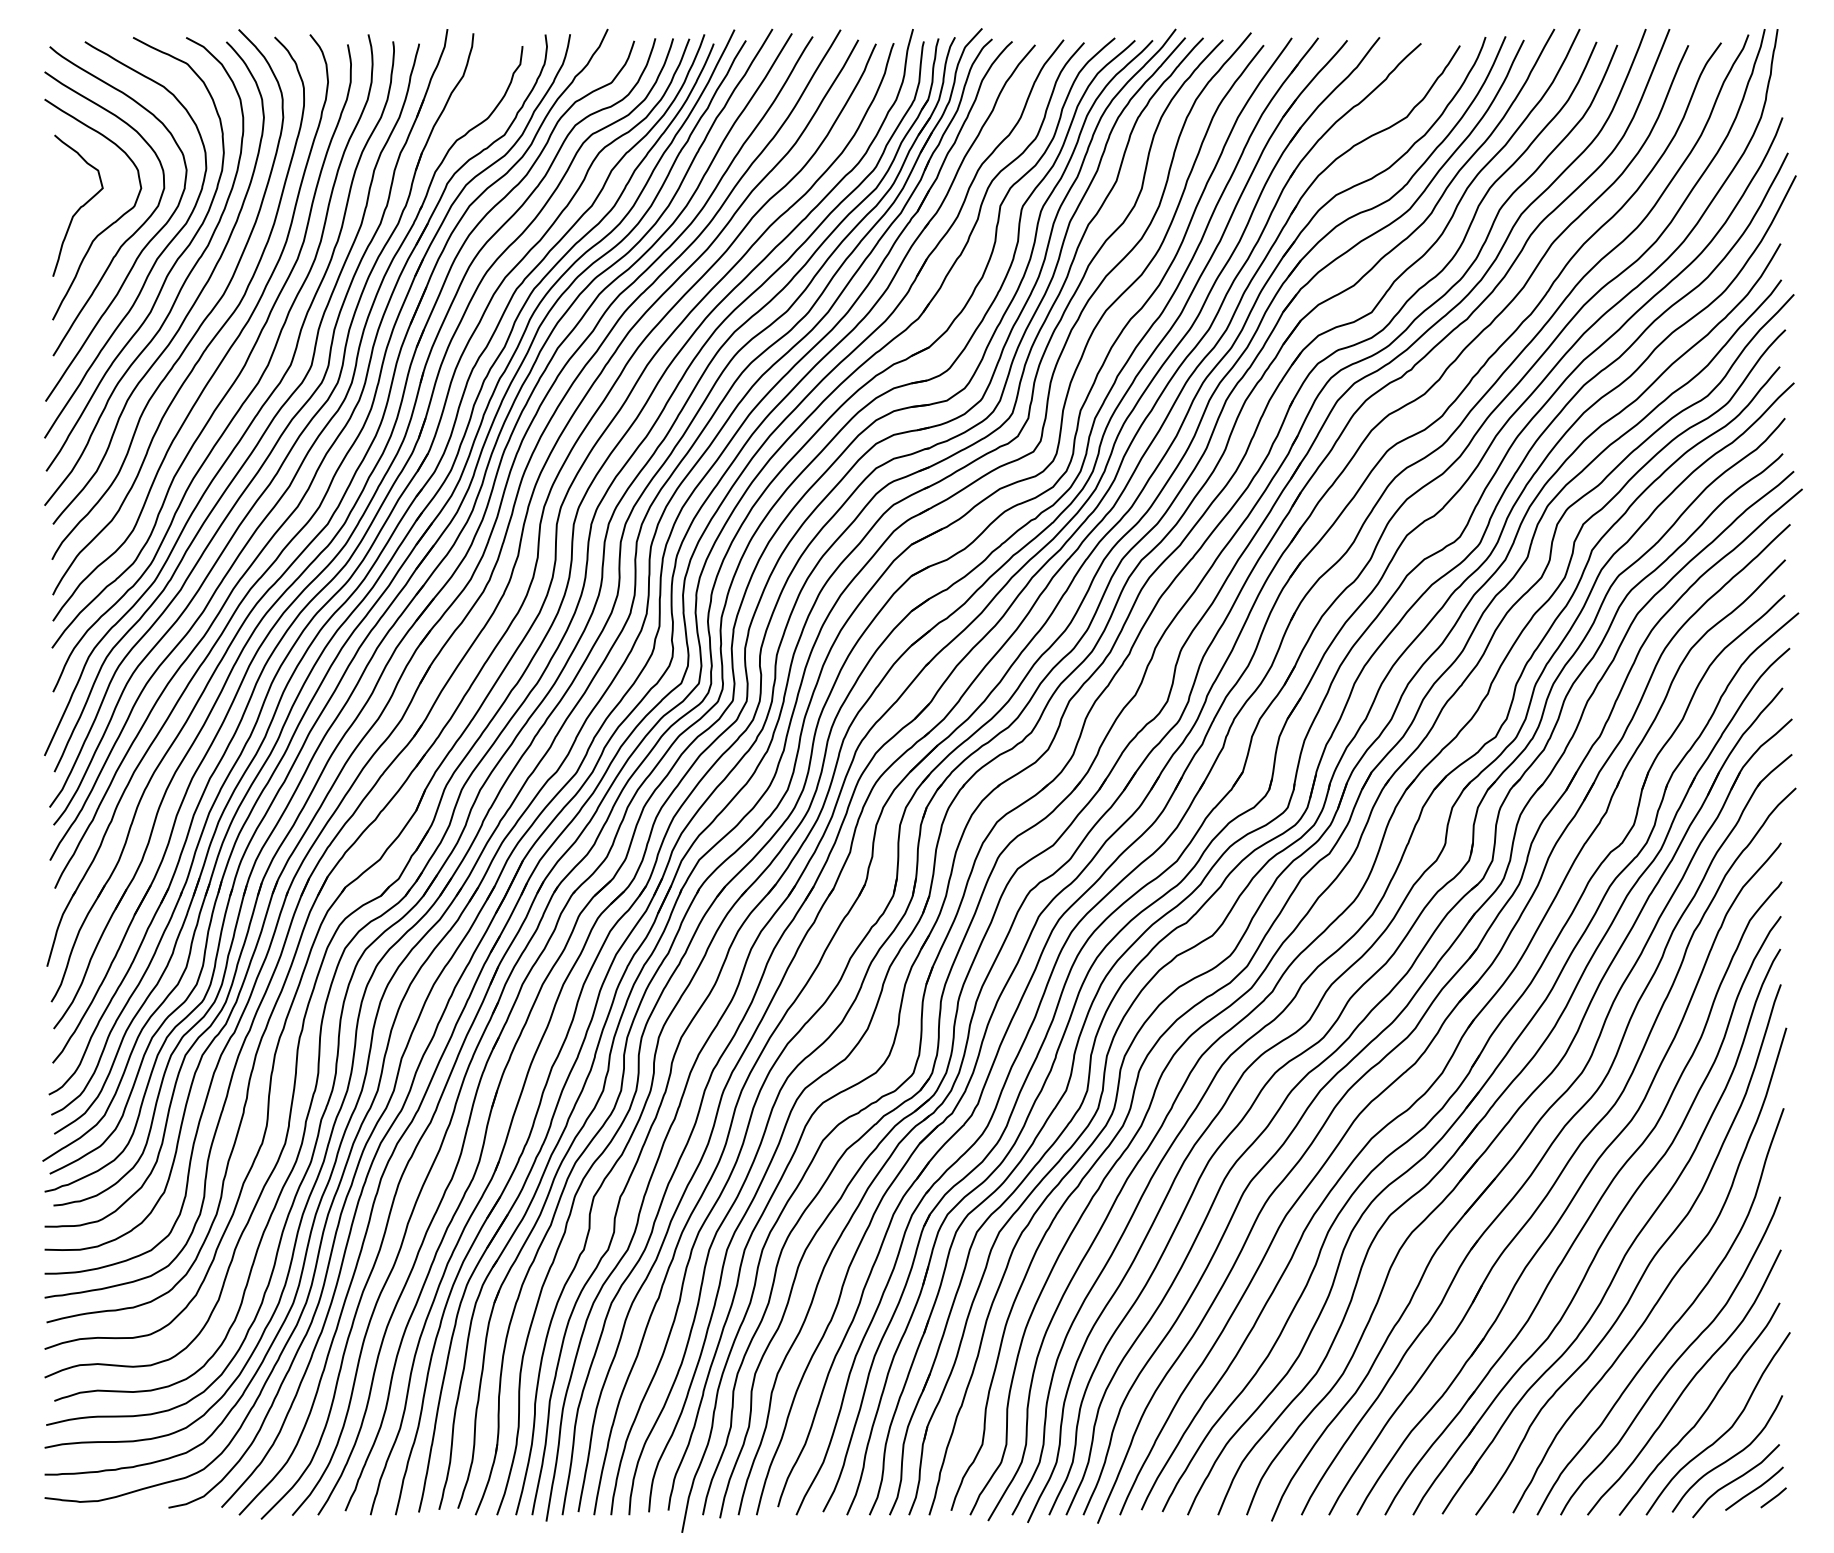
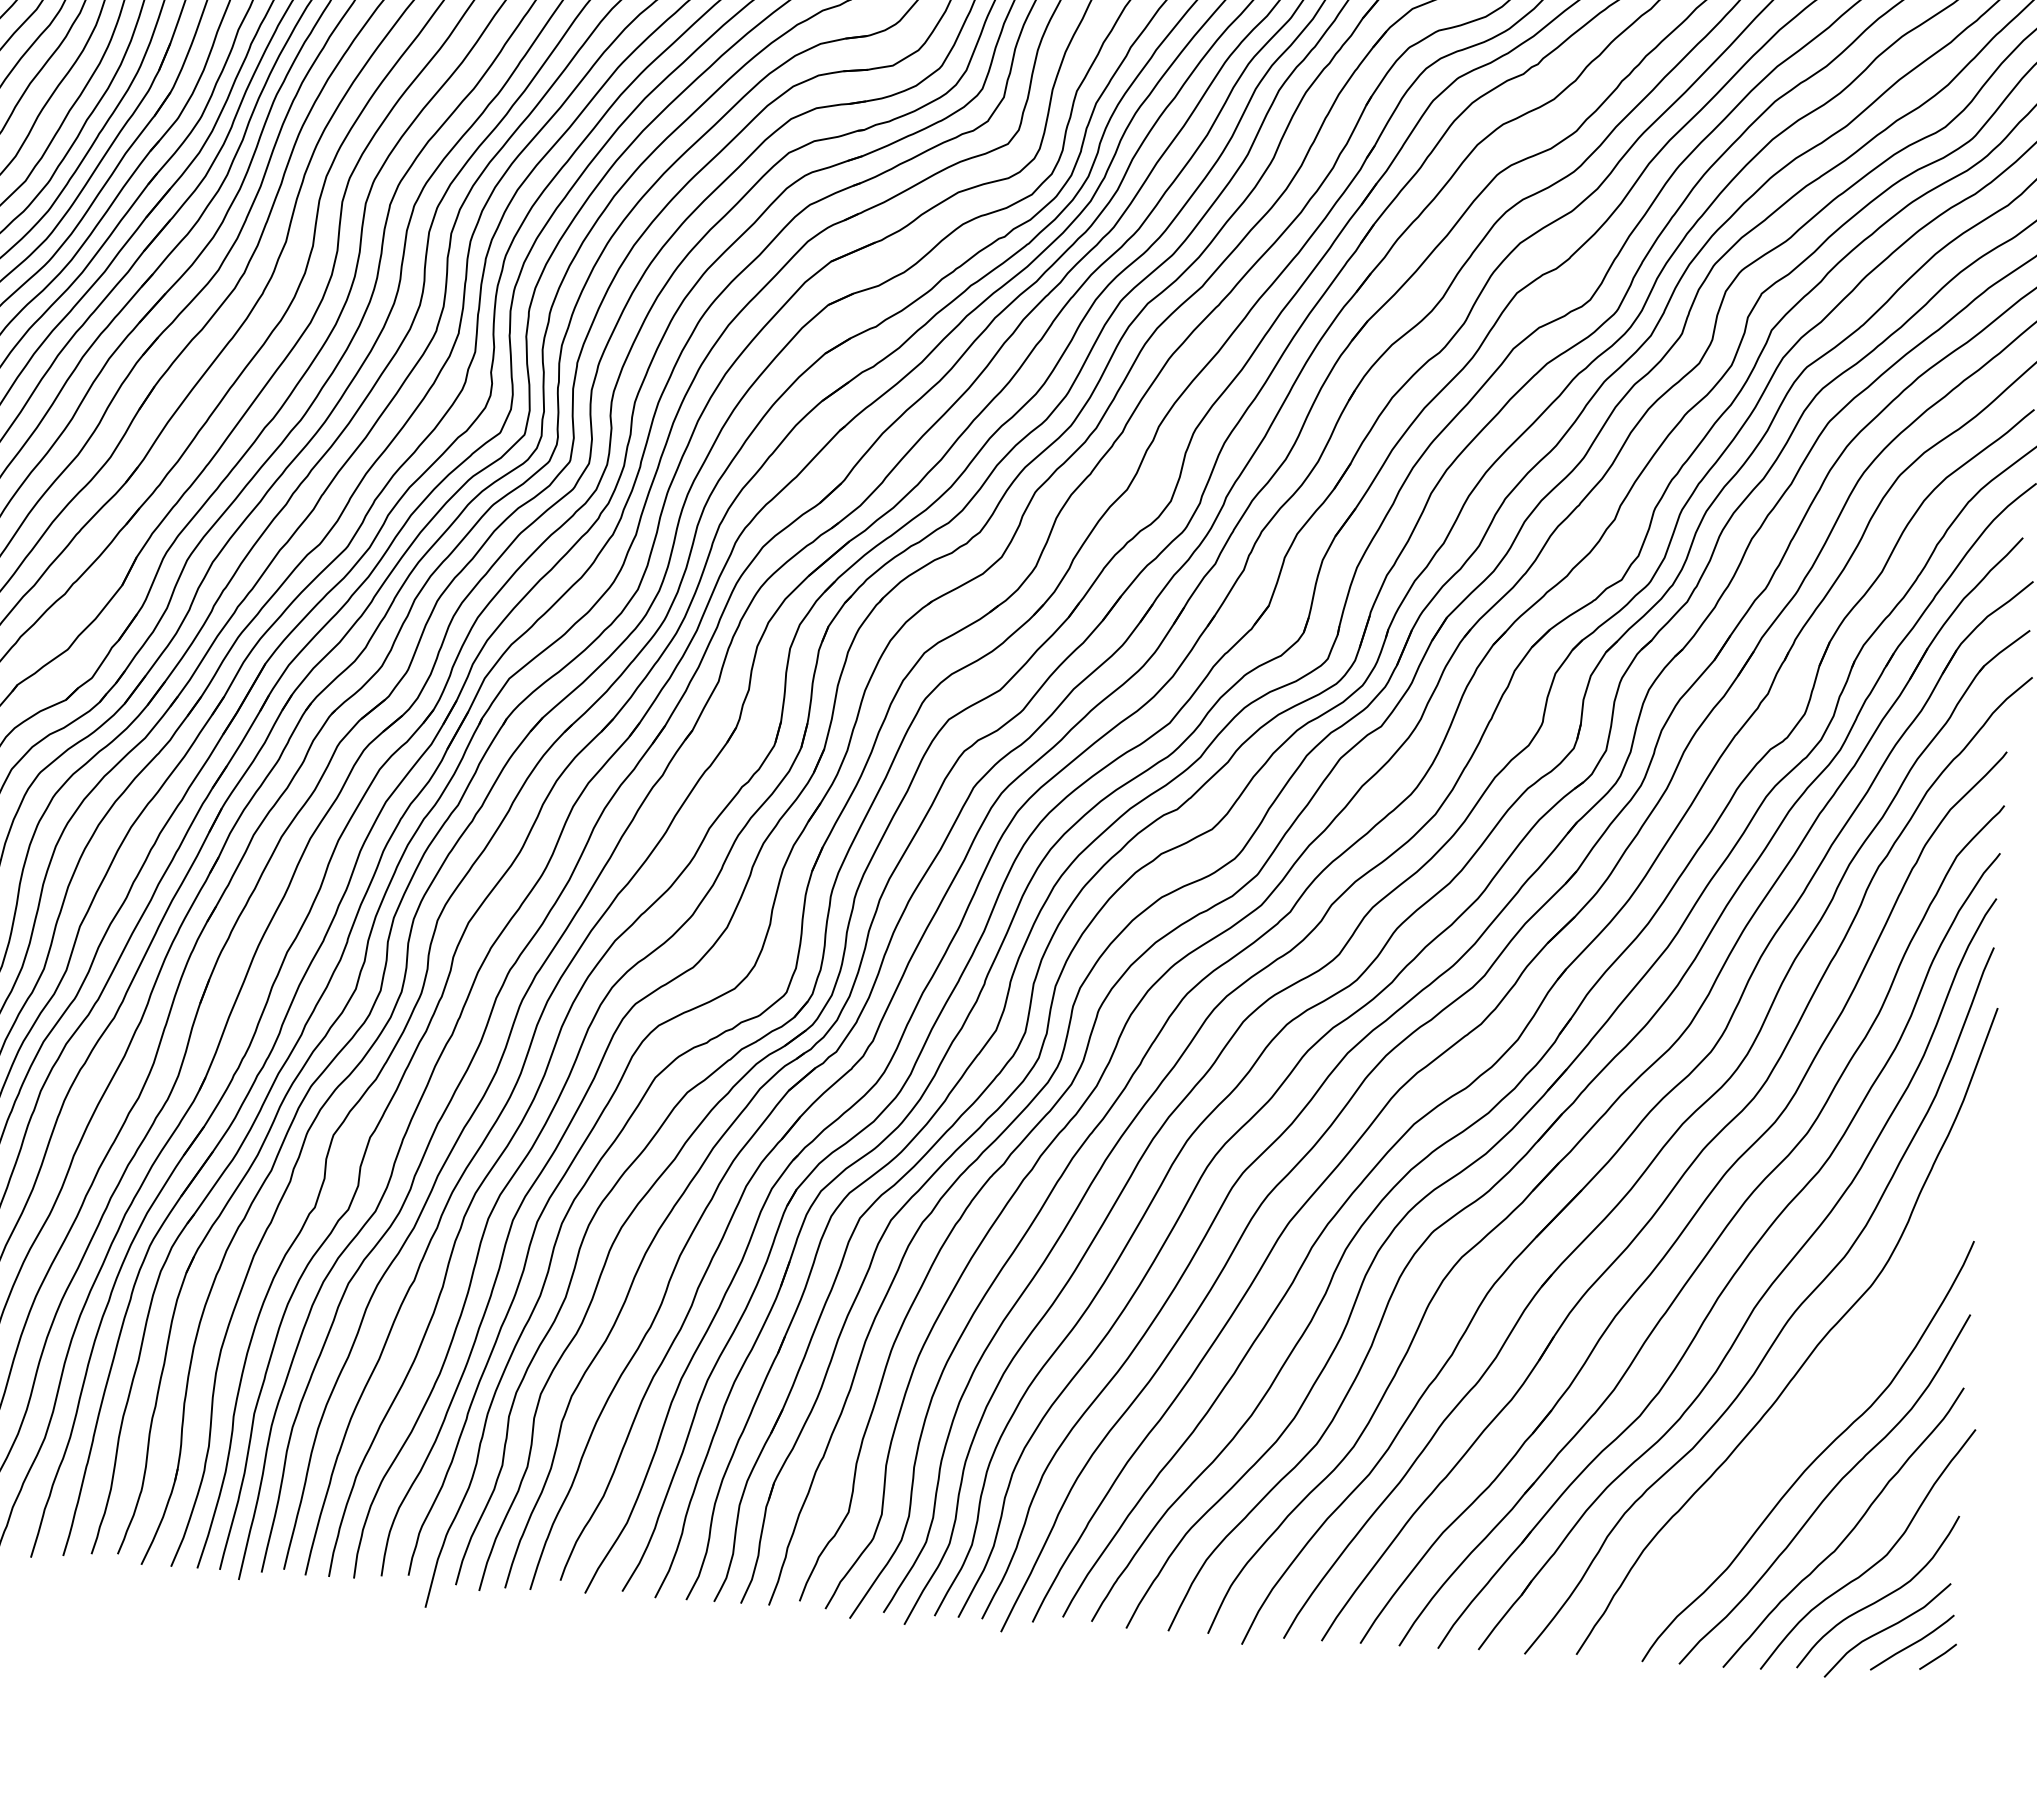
curve: (1673, 1324) -> (1815, 1408), removed

